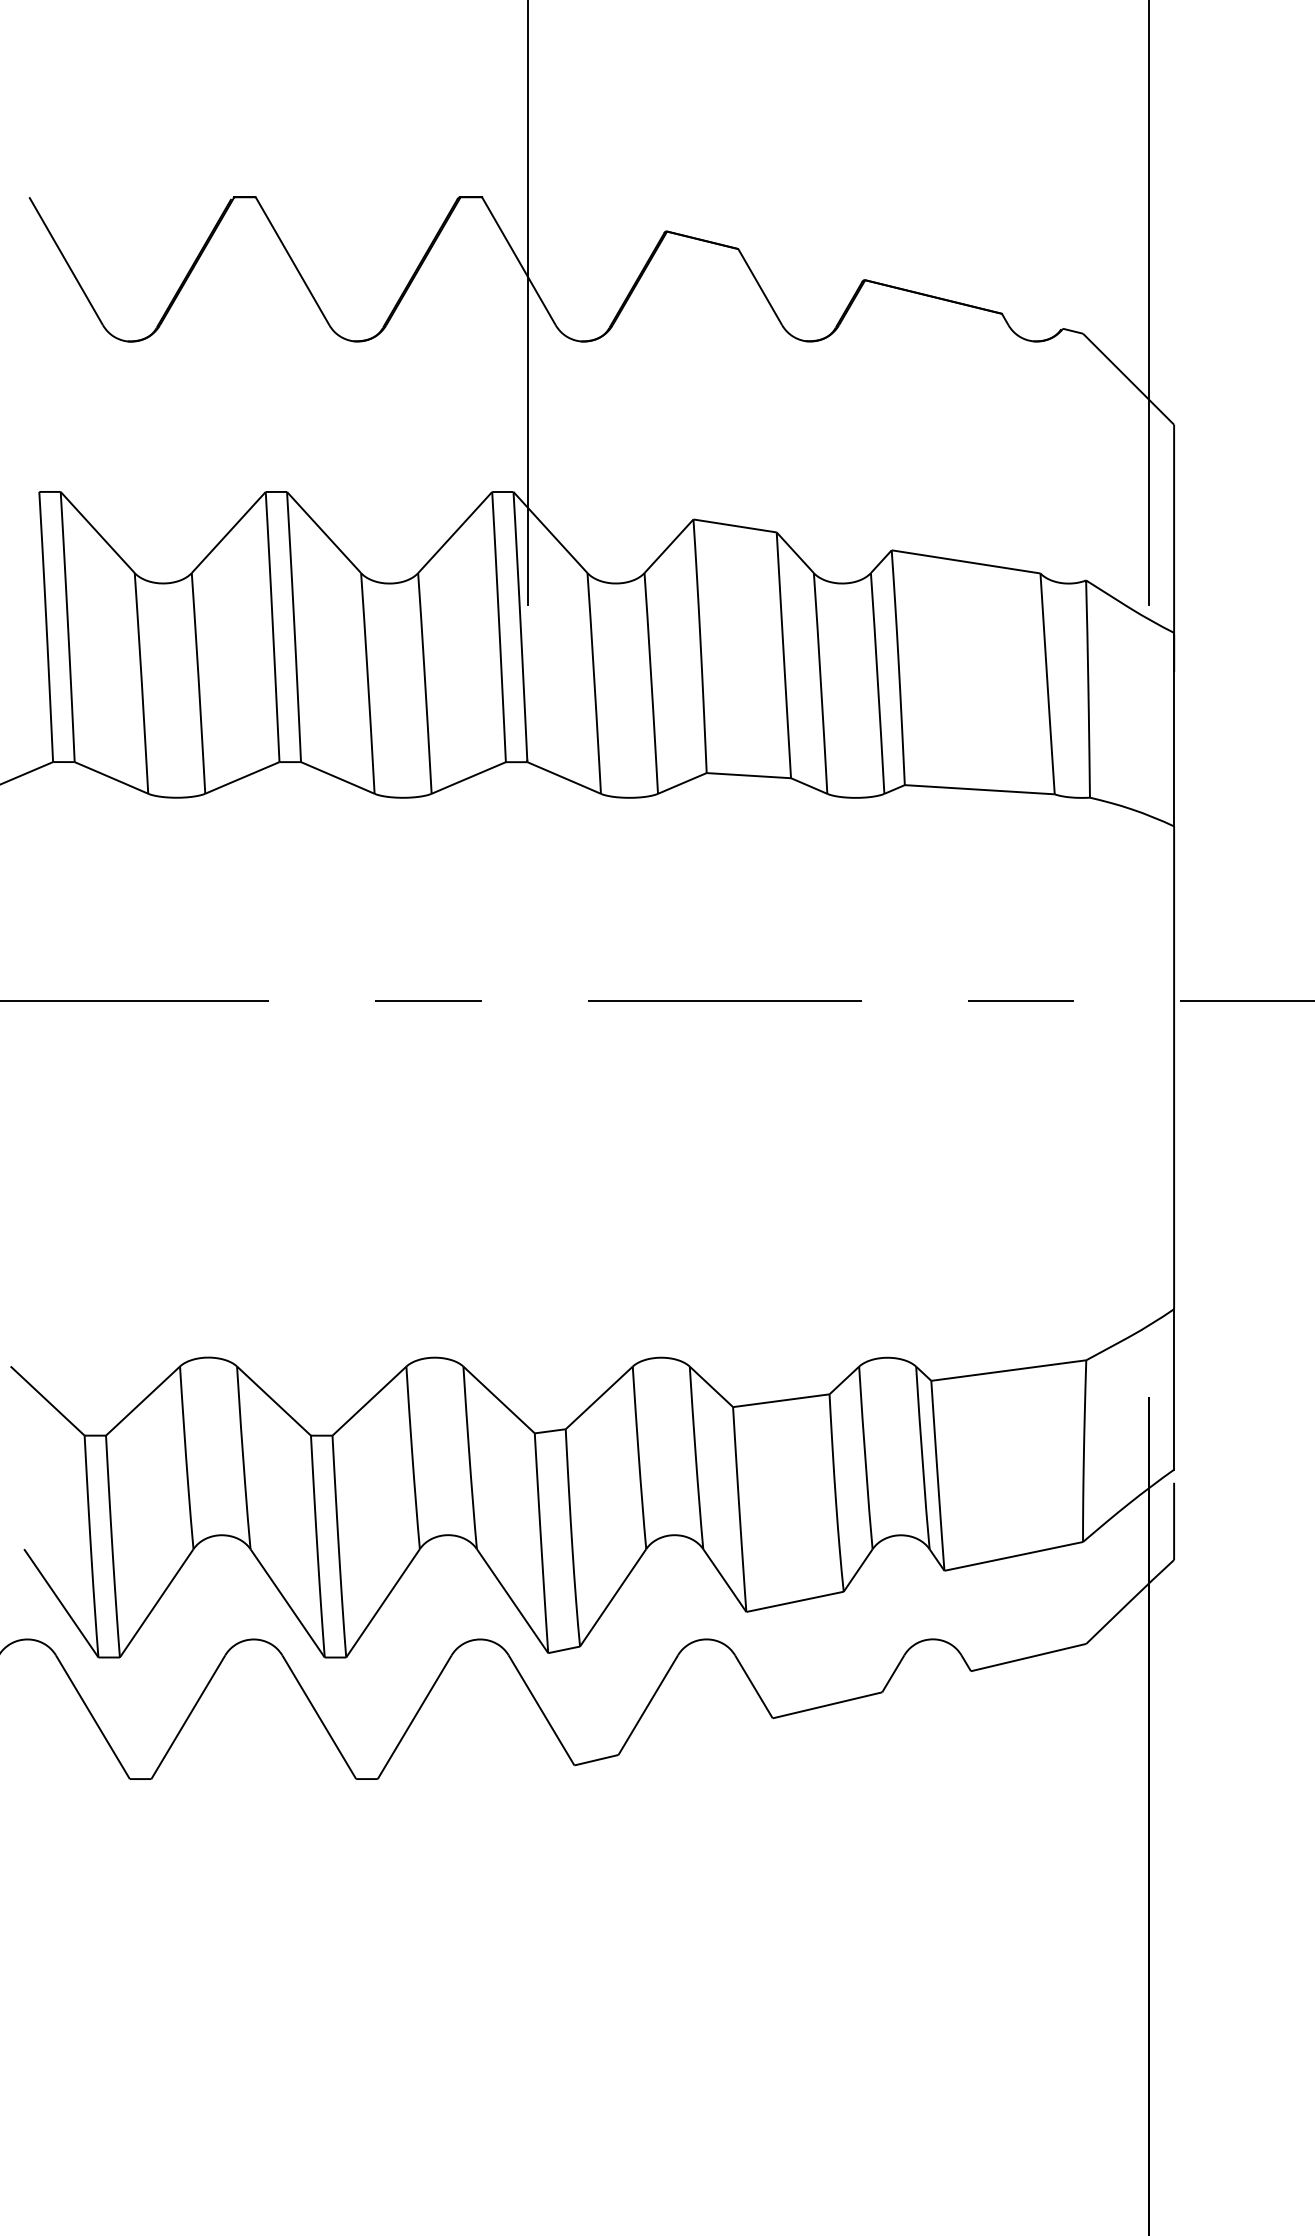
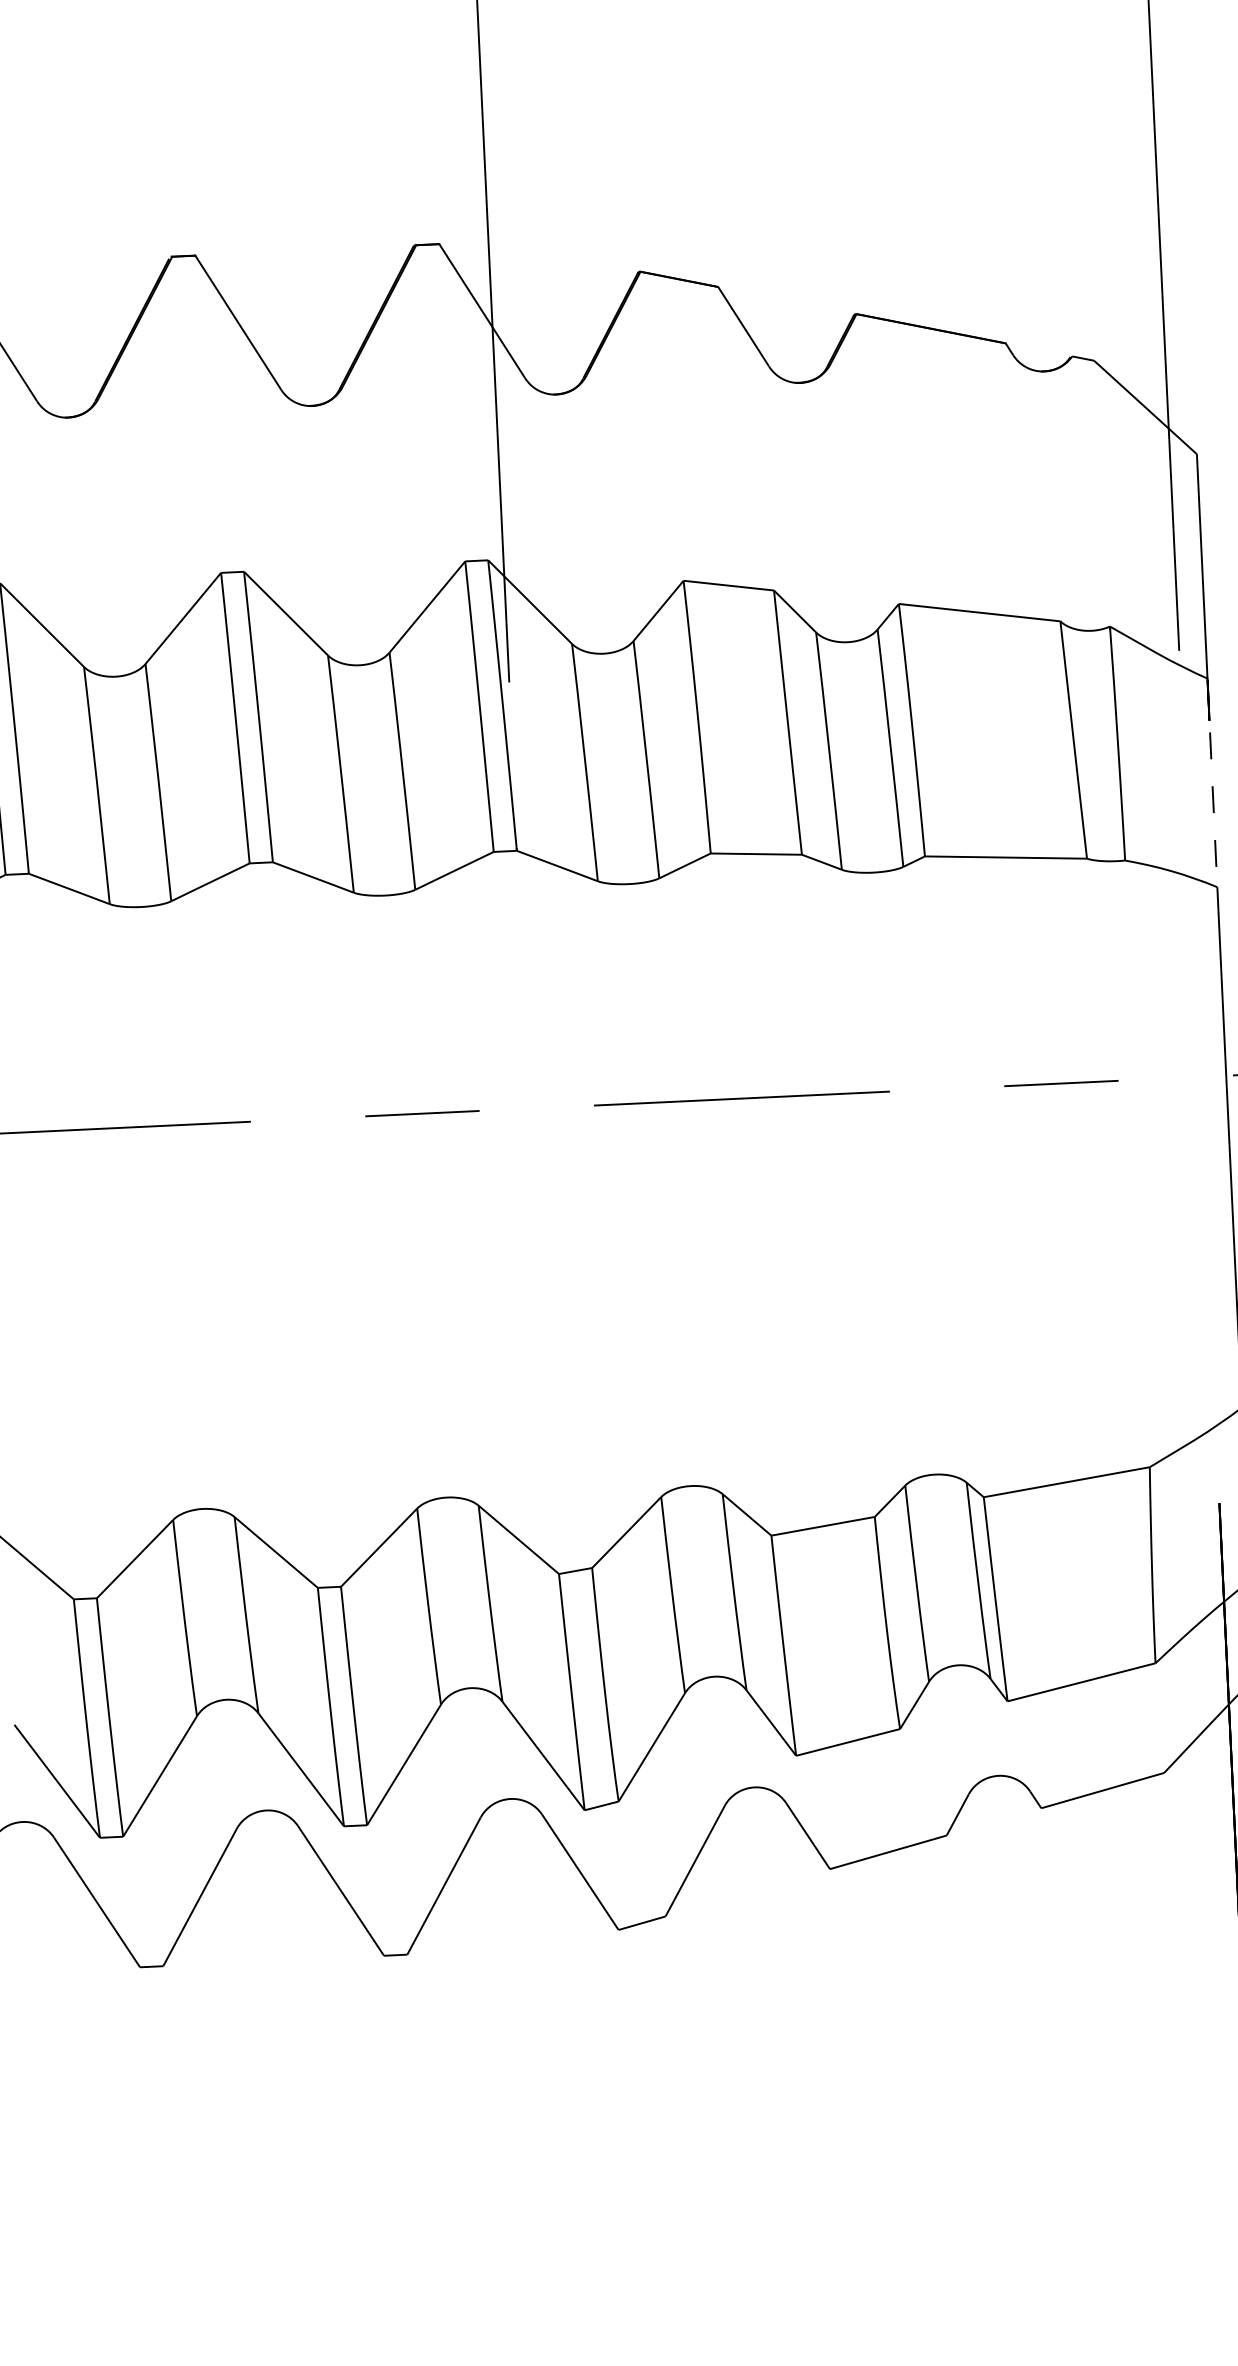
line: (1174, 729) -> (1212, 782), solid -> dashed

